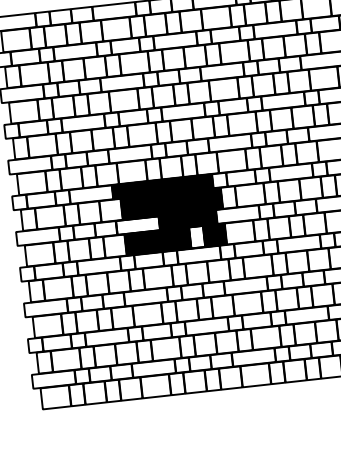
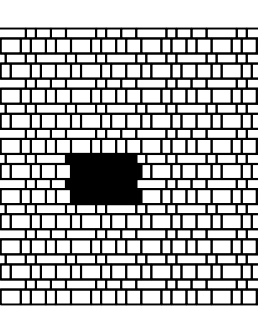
fill: (138, 224) -> (81, 183), added
fill: (197, 236) -> (121, 196), added

